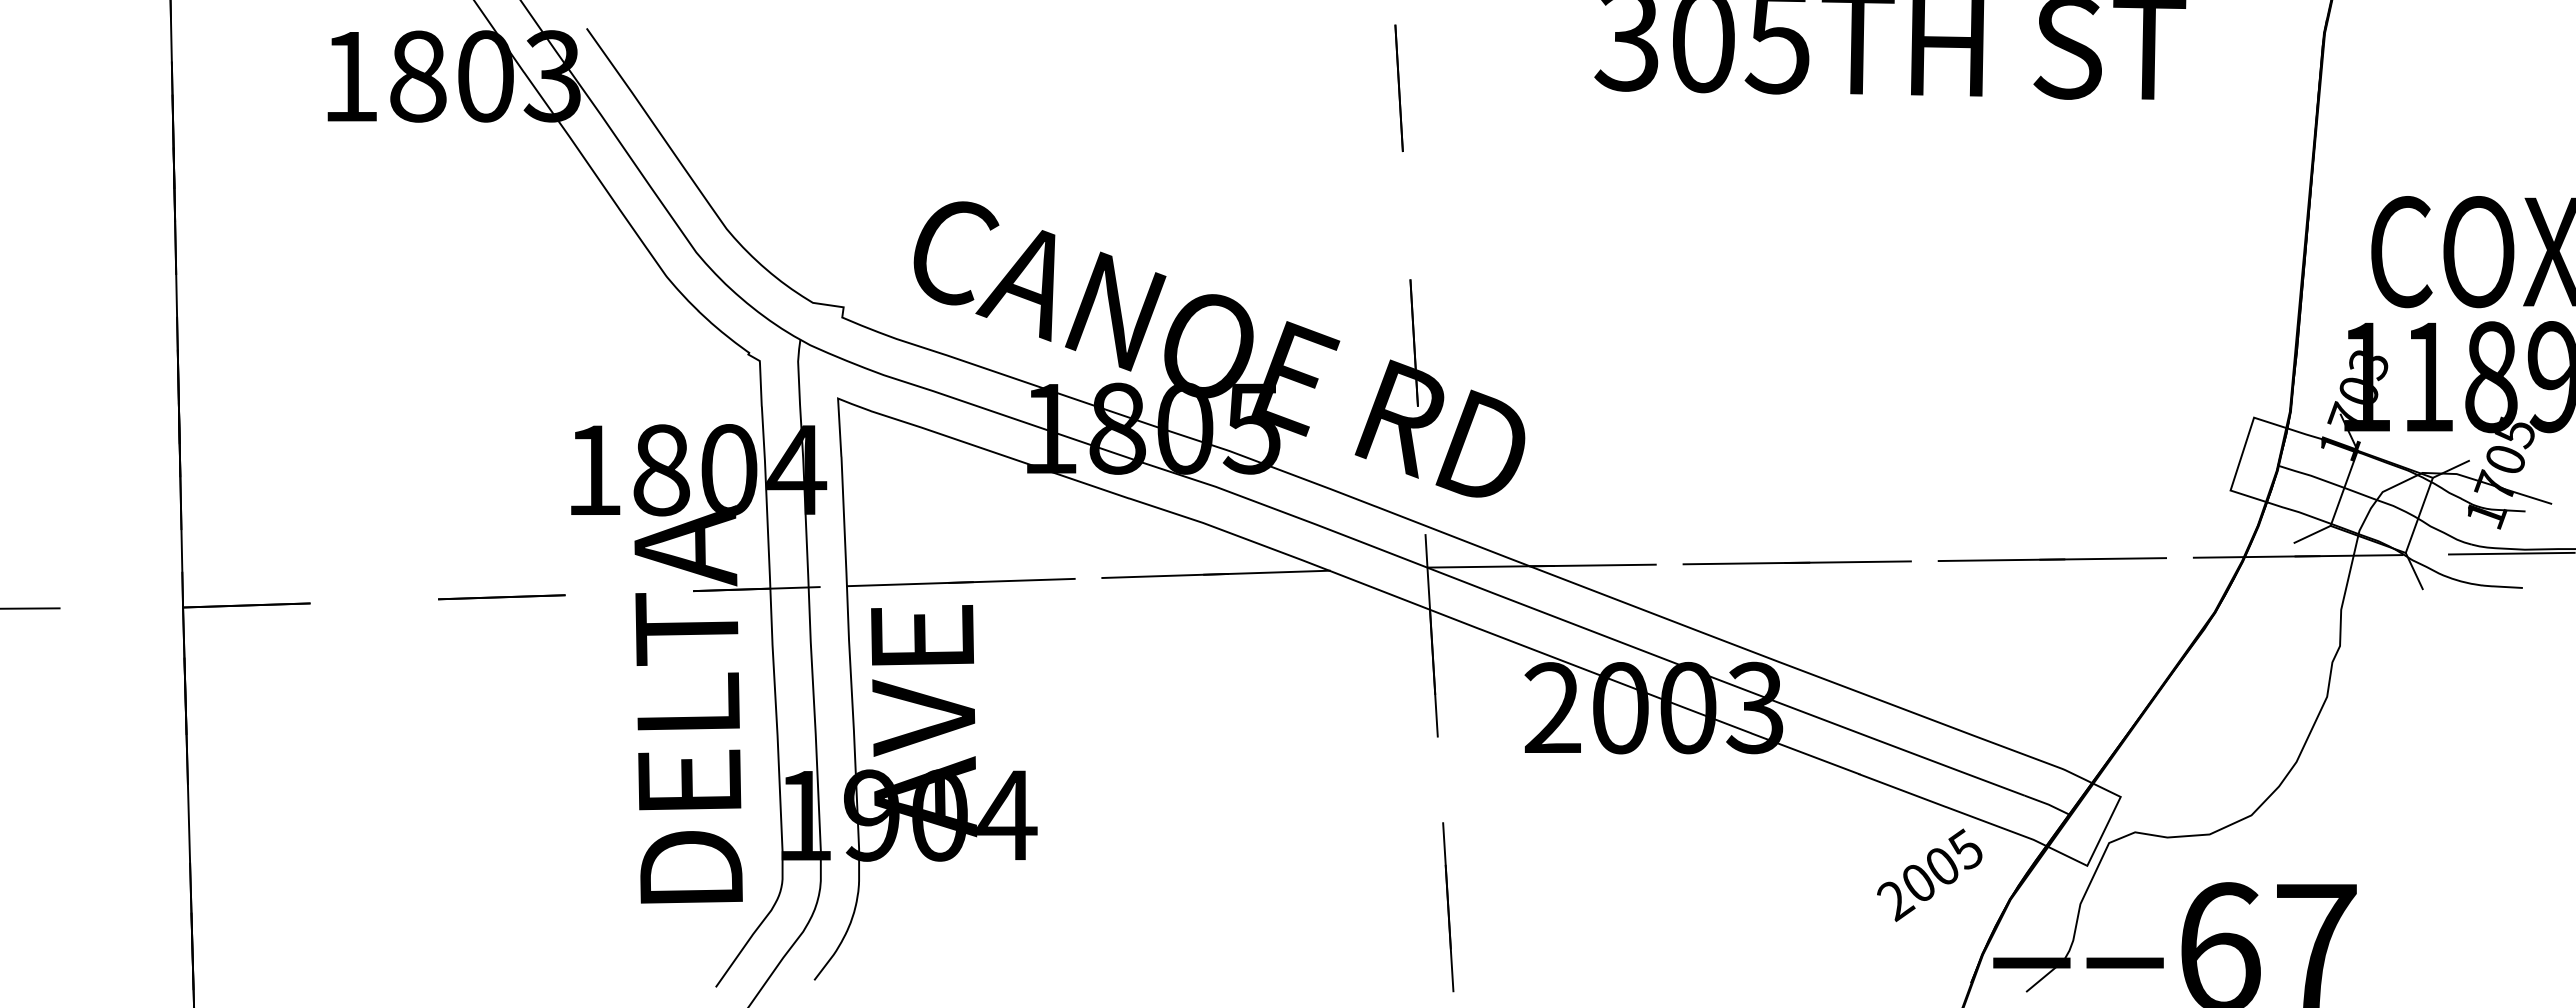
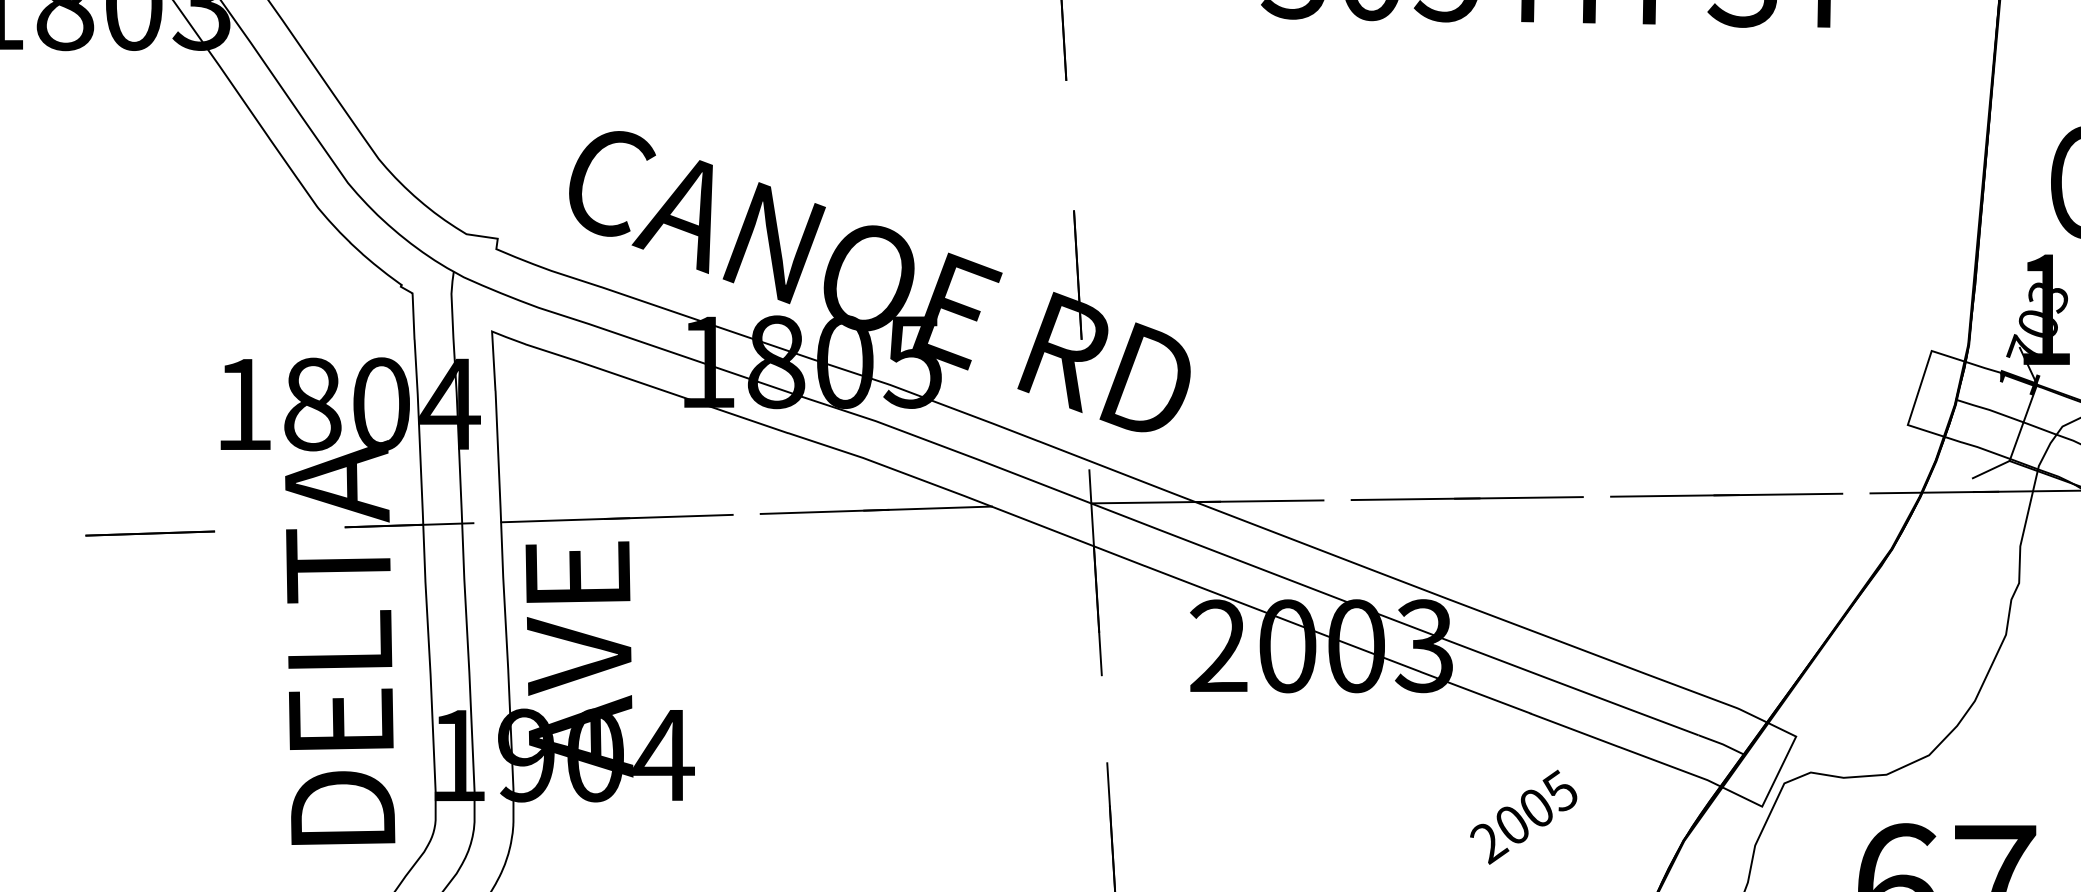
text: (1929, 874) -> (1523, 816), moved

